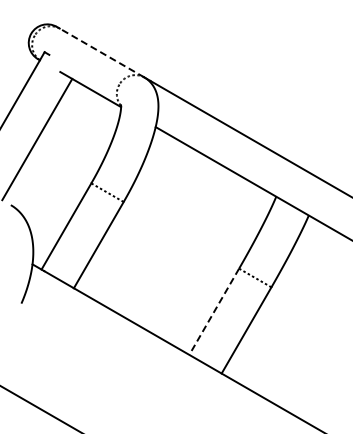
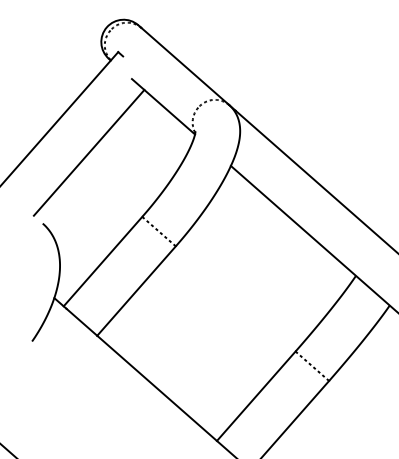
line: (102, 53) -> (185, 67), dashed -> solid
line: (214, 311) -> (256, 395), dashed -> solid

